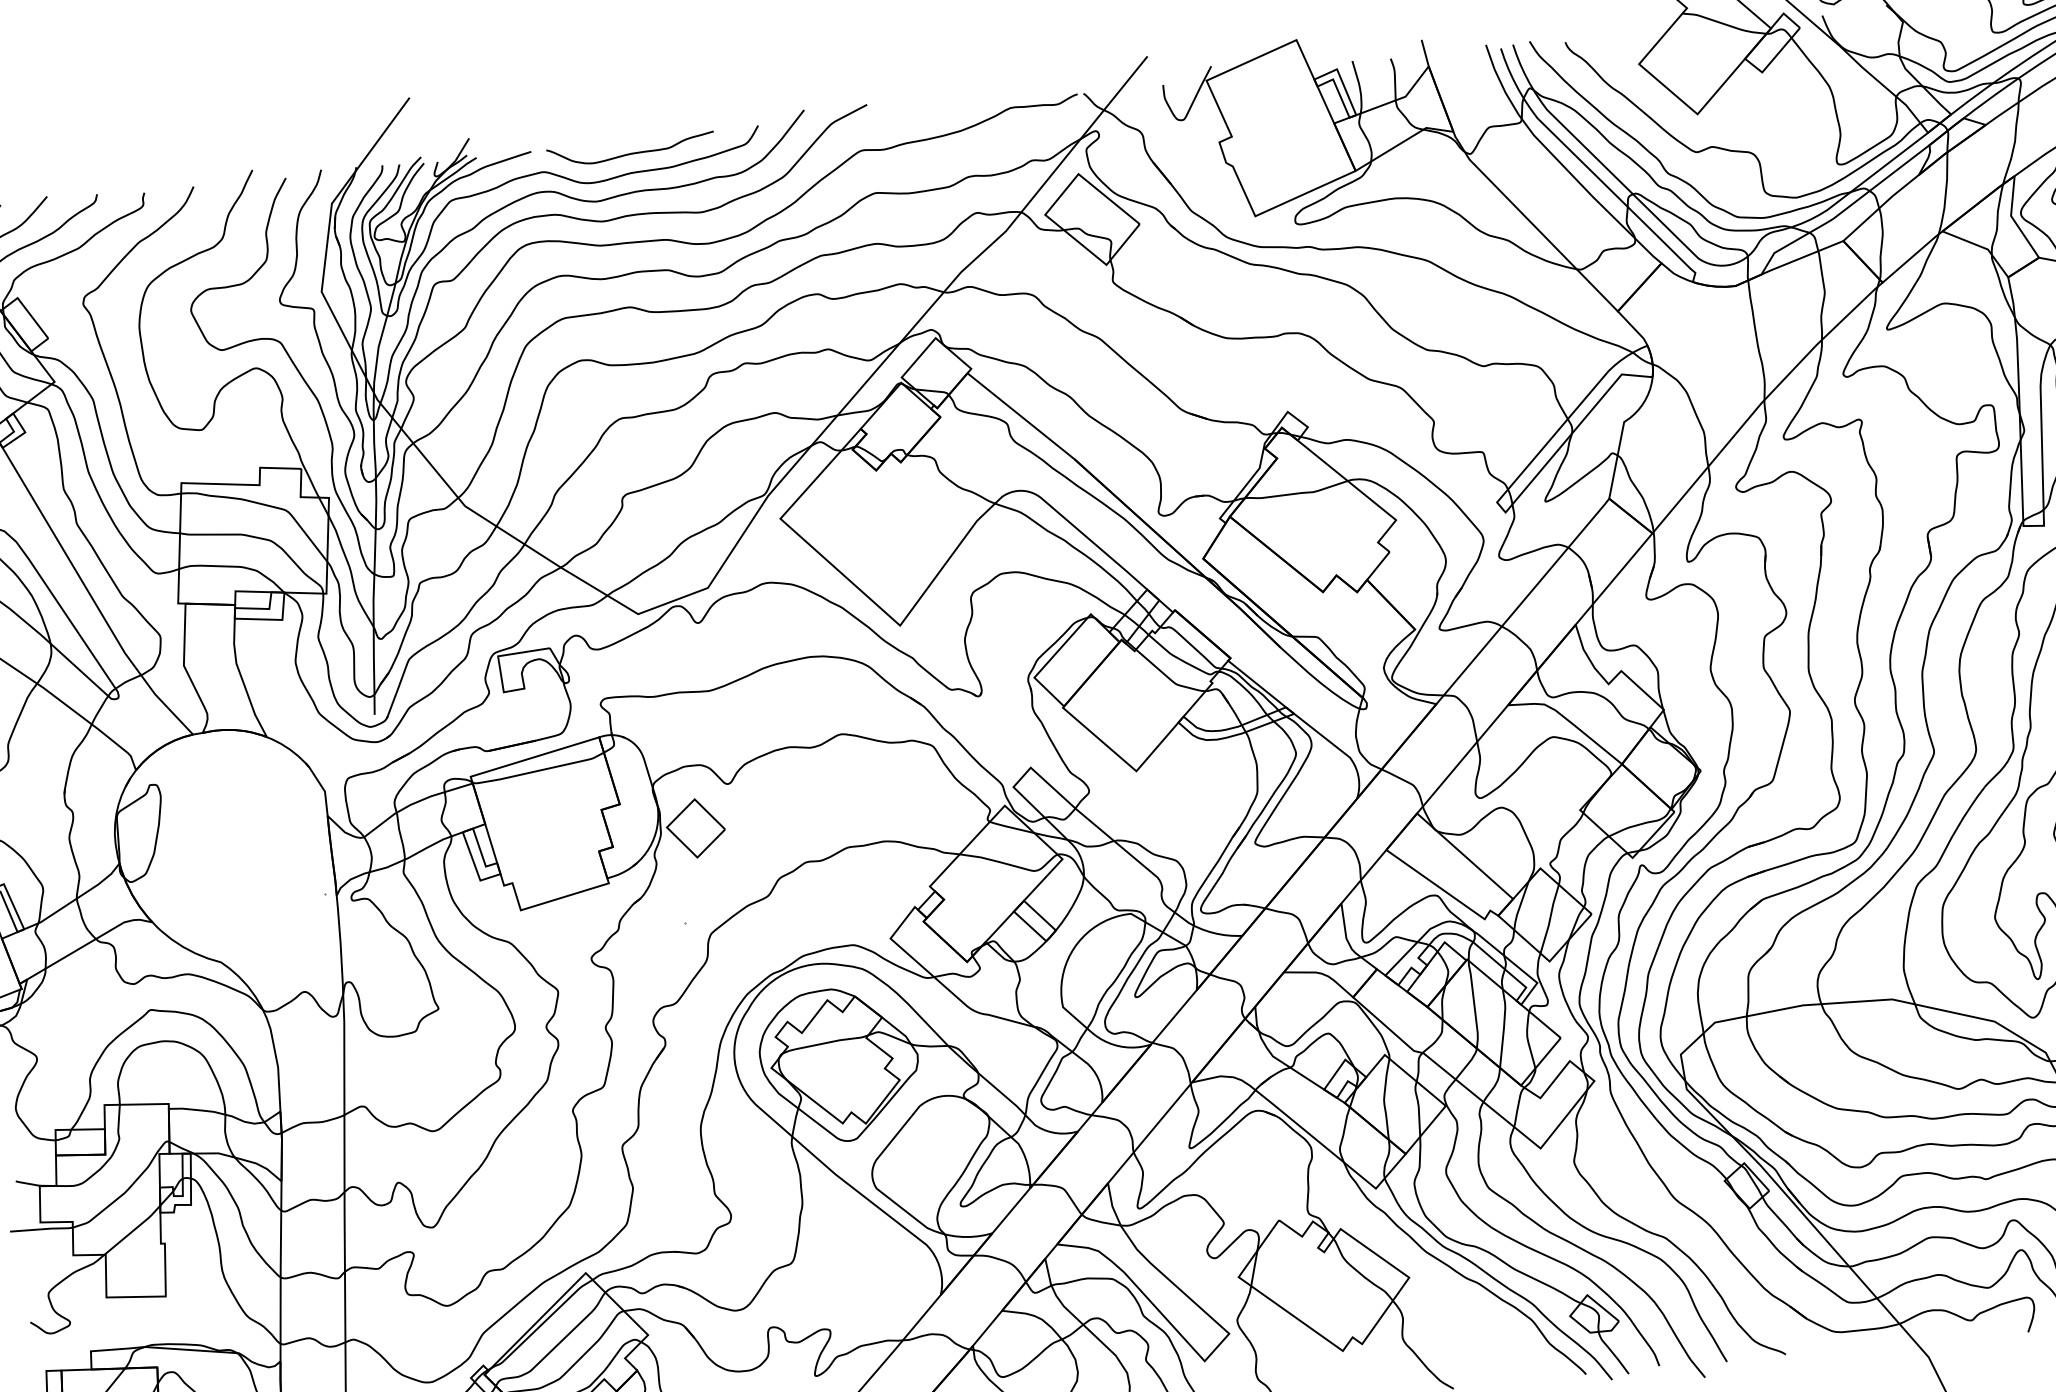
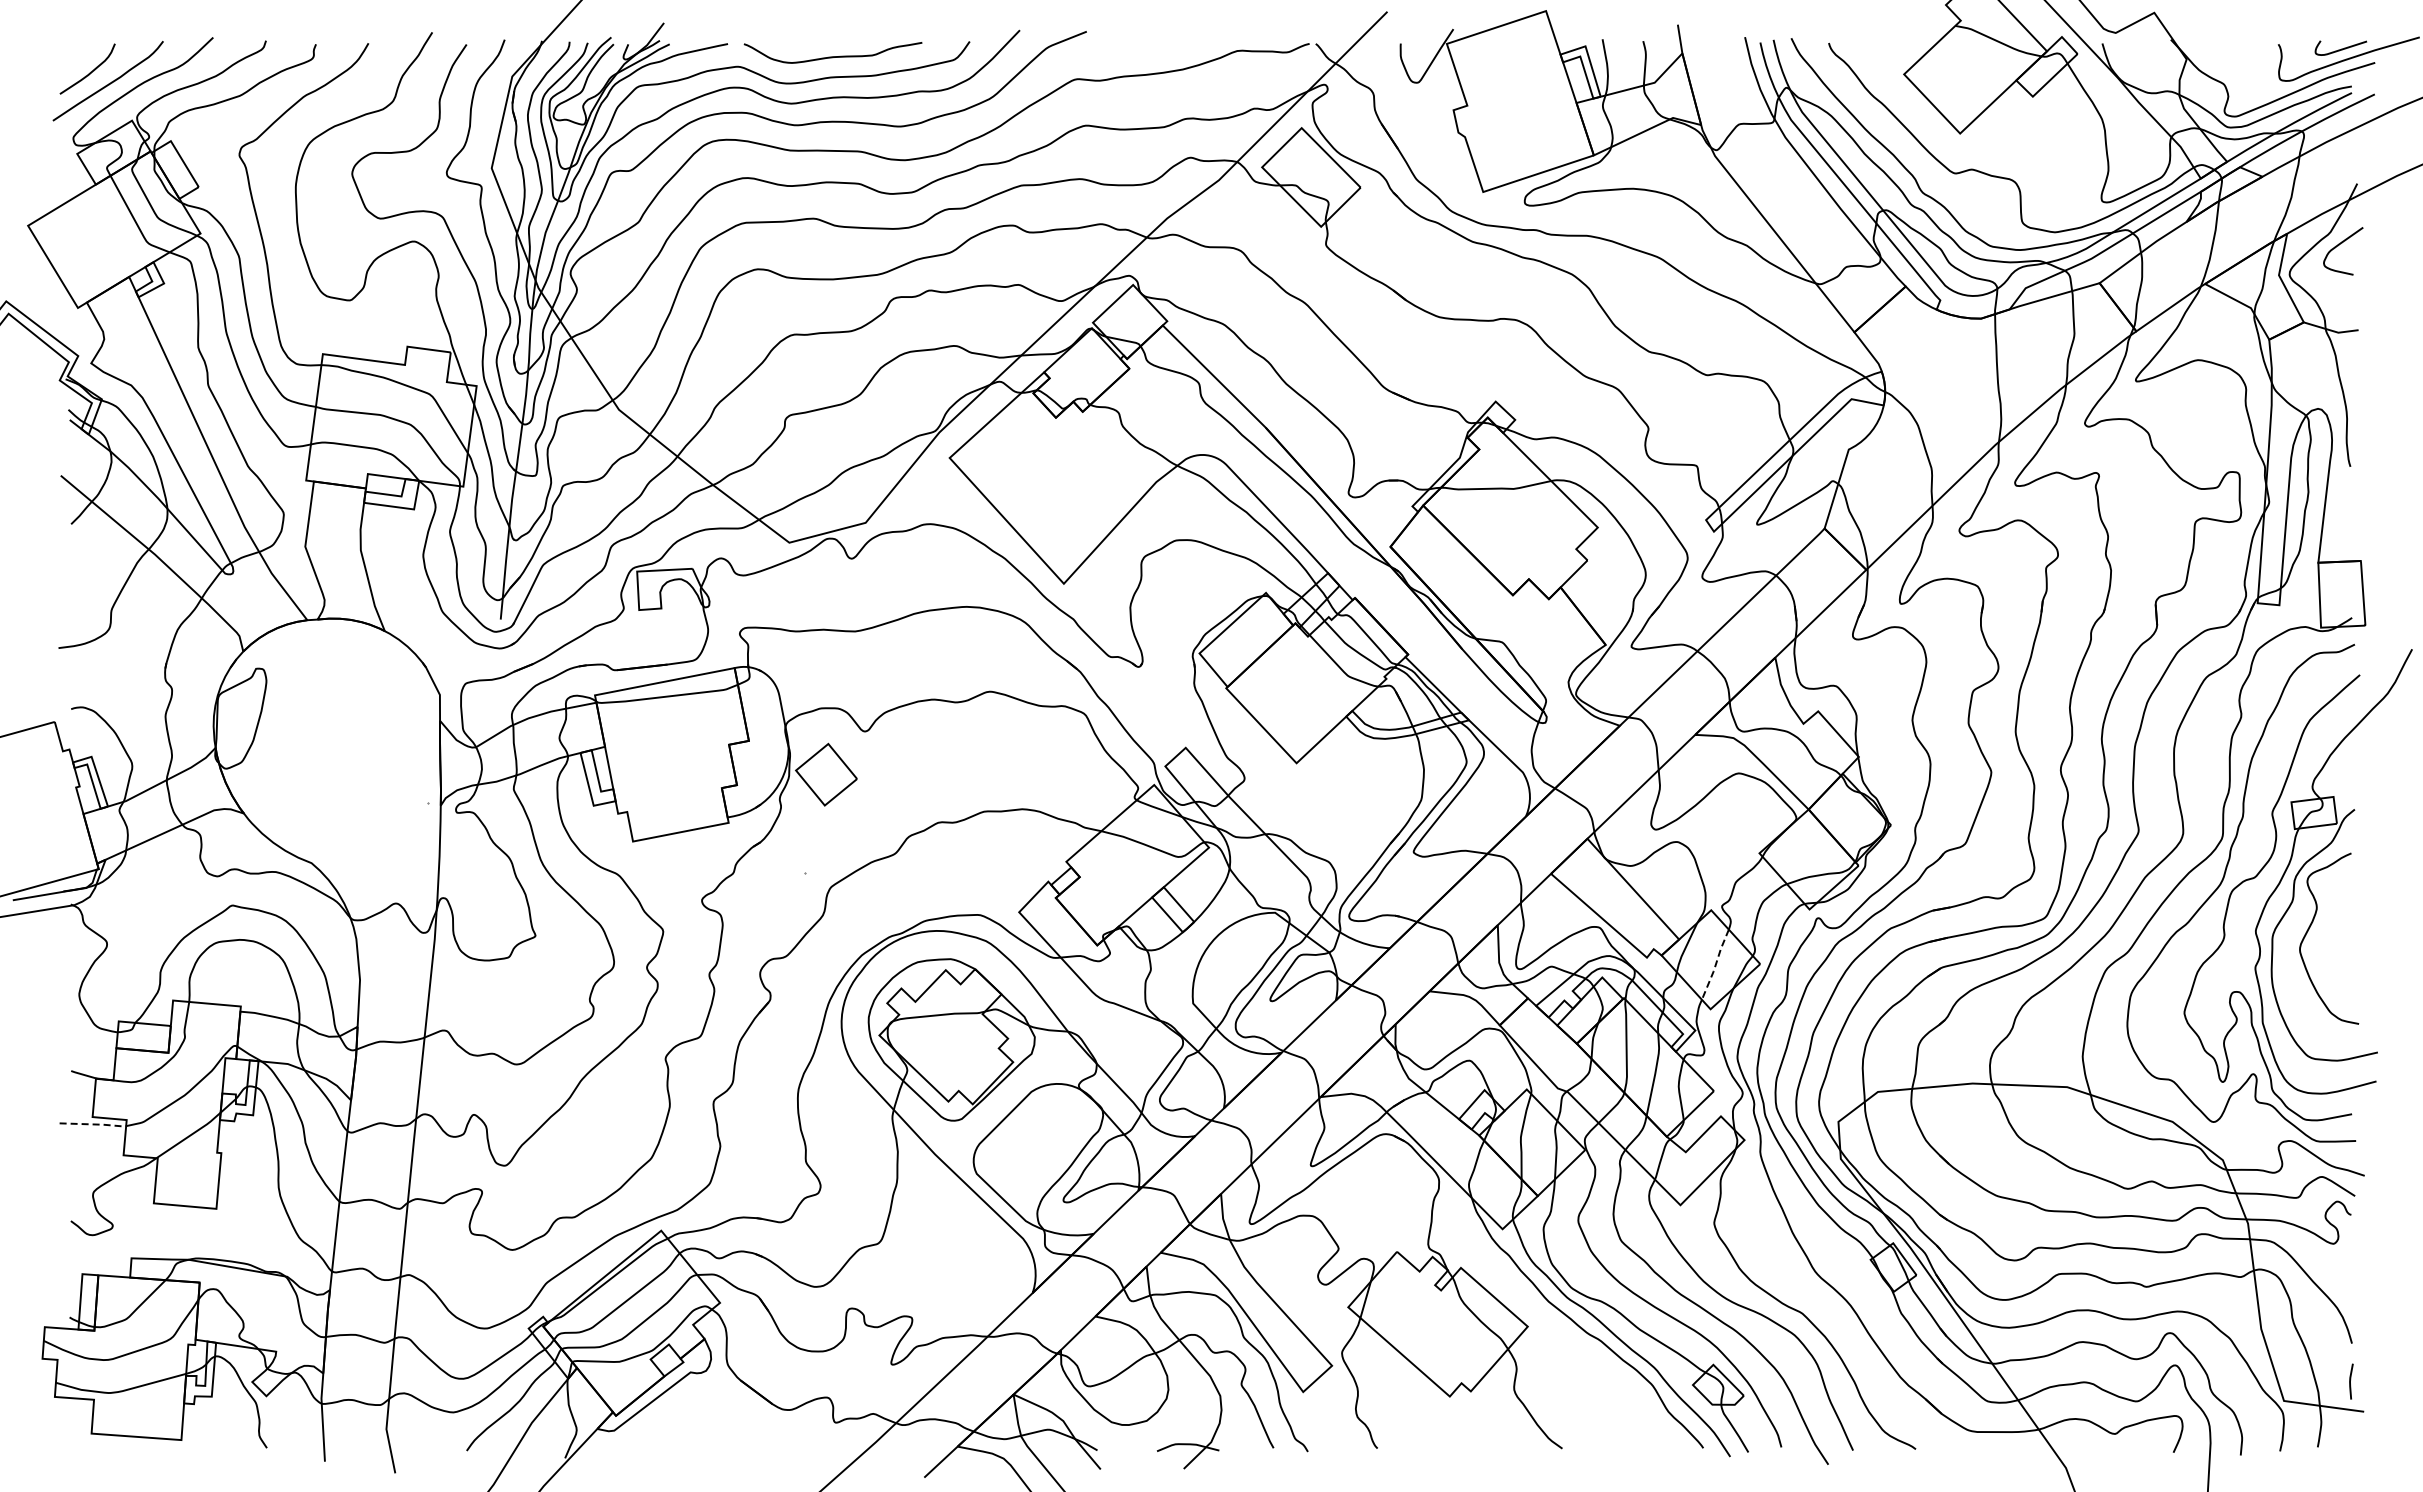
line: (1549, 918) -> (1715, 964), solid -> dashed
line: (42, 1229) -> (94, 1124), solid -> dashed

